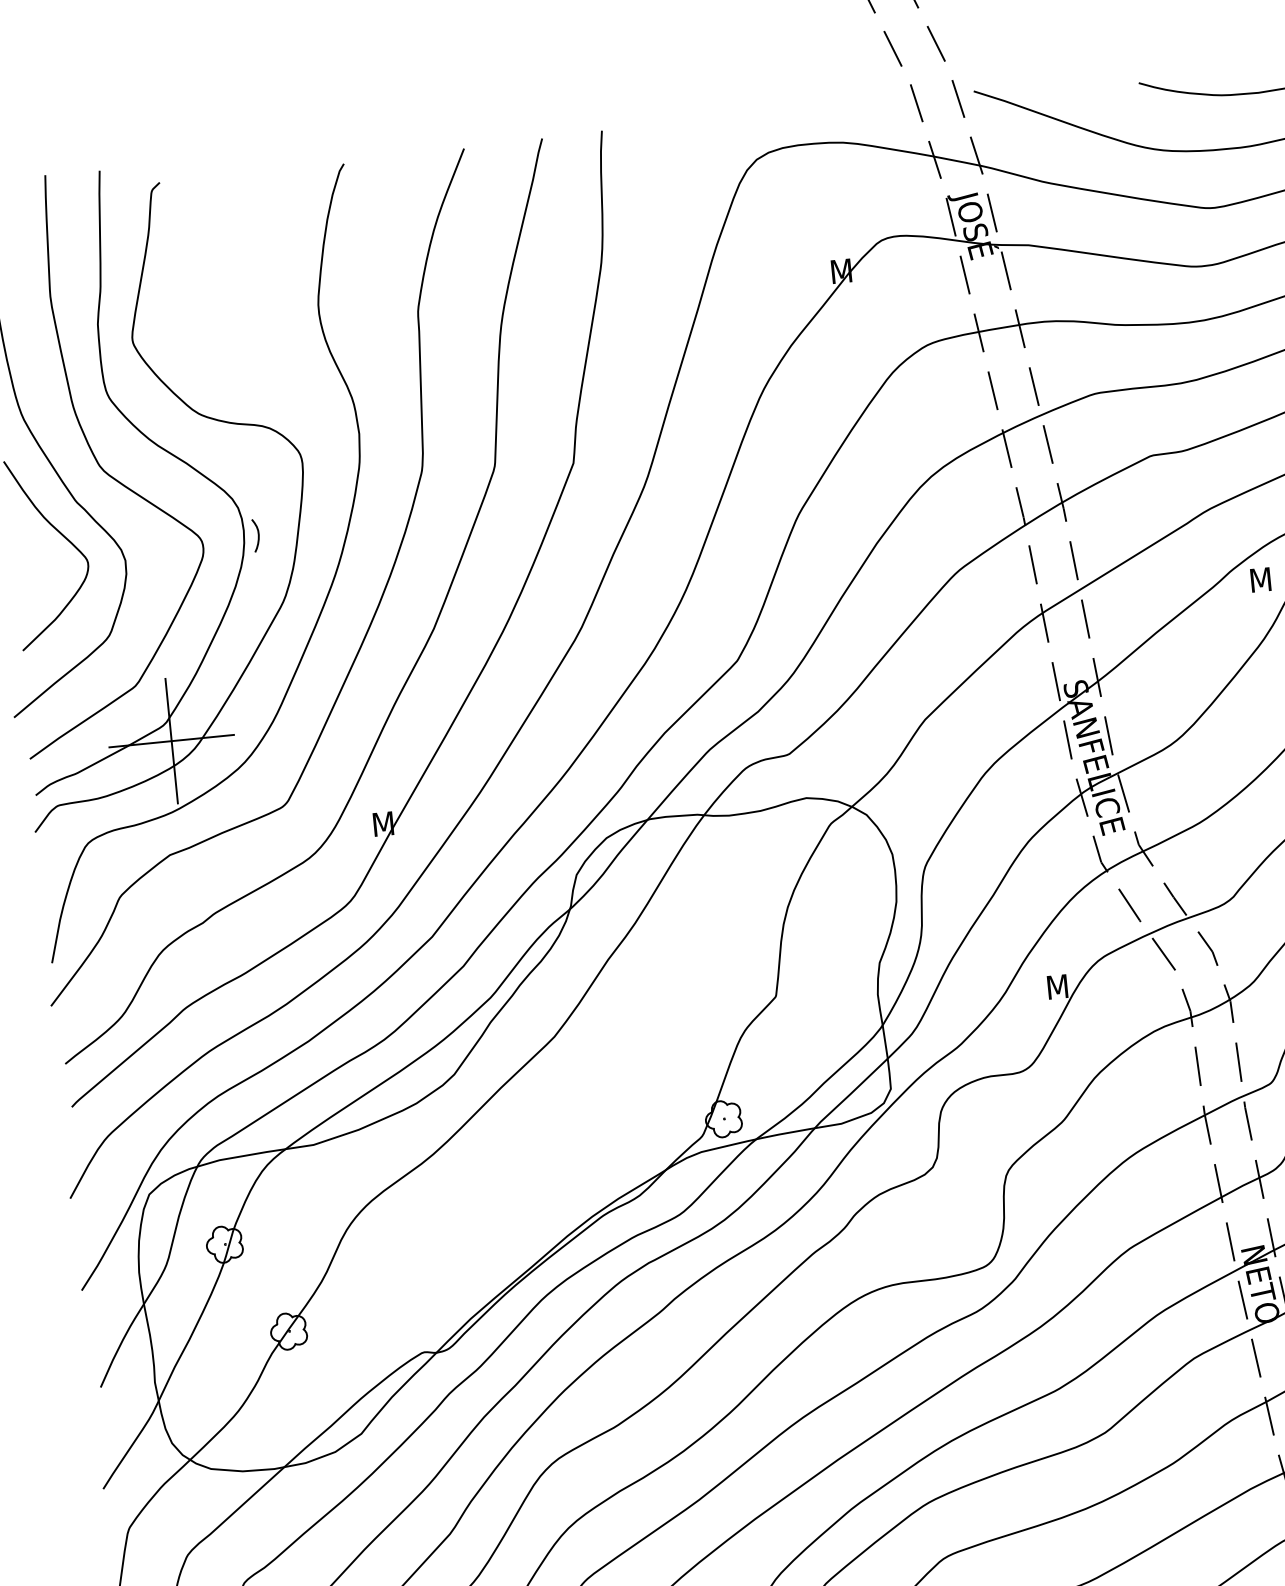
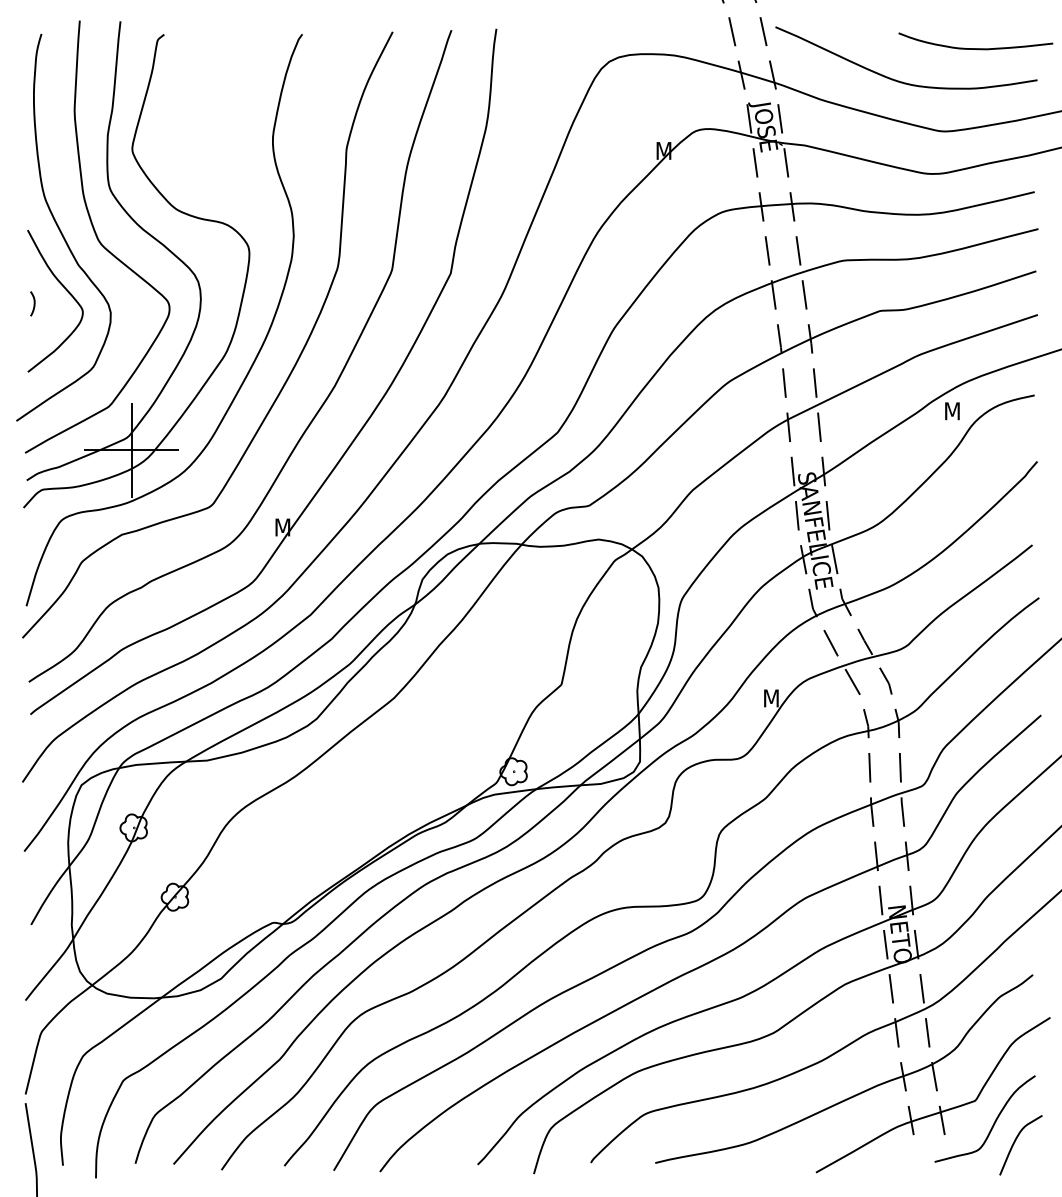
curve: (257, 535) -> (33, 303), moved

